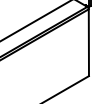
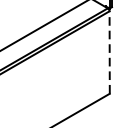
line: (88, 42) -> (109, 52), solid -> dashed

